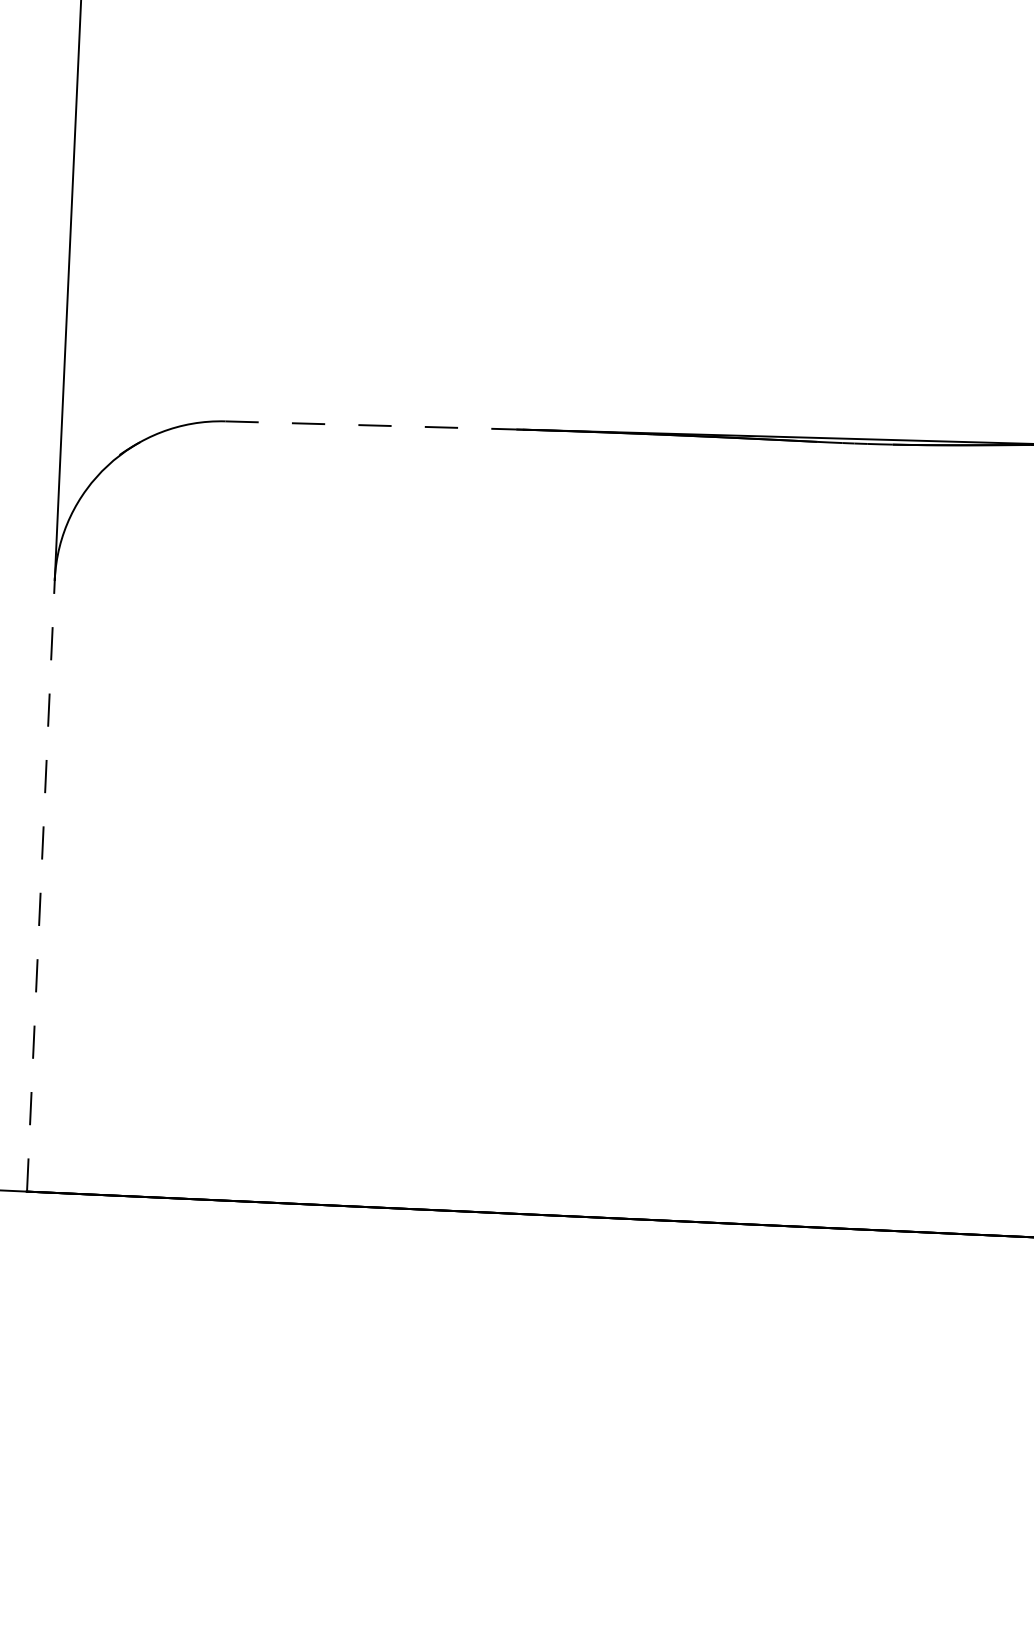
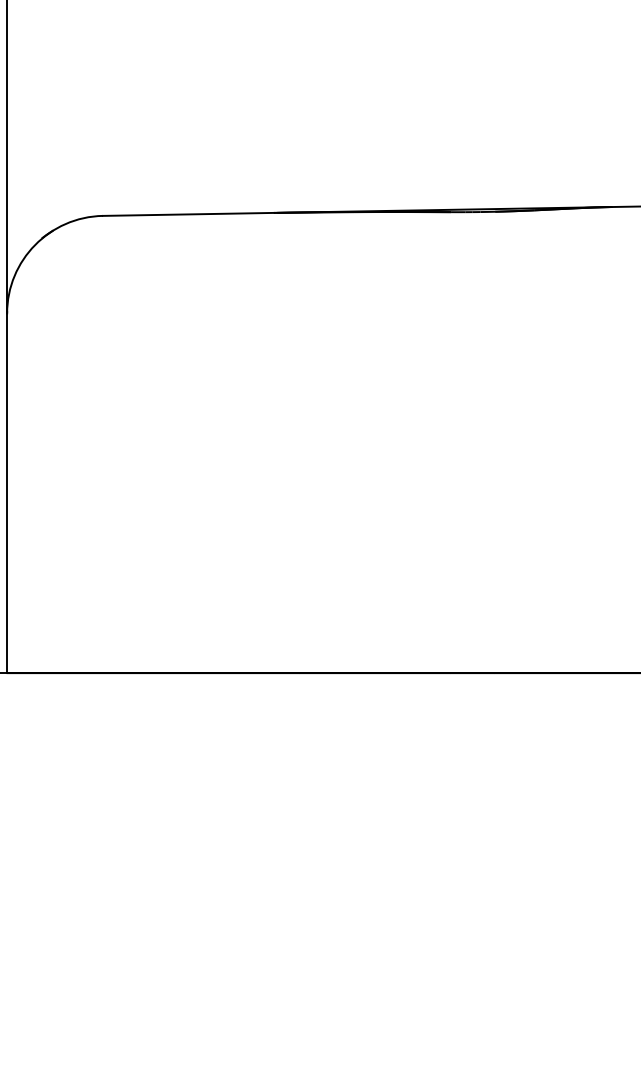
line: (370, 425) -> (188, 214), dashed -> solid
line: (41, 886) -> (7, 493), dashed -> solid

